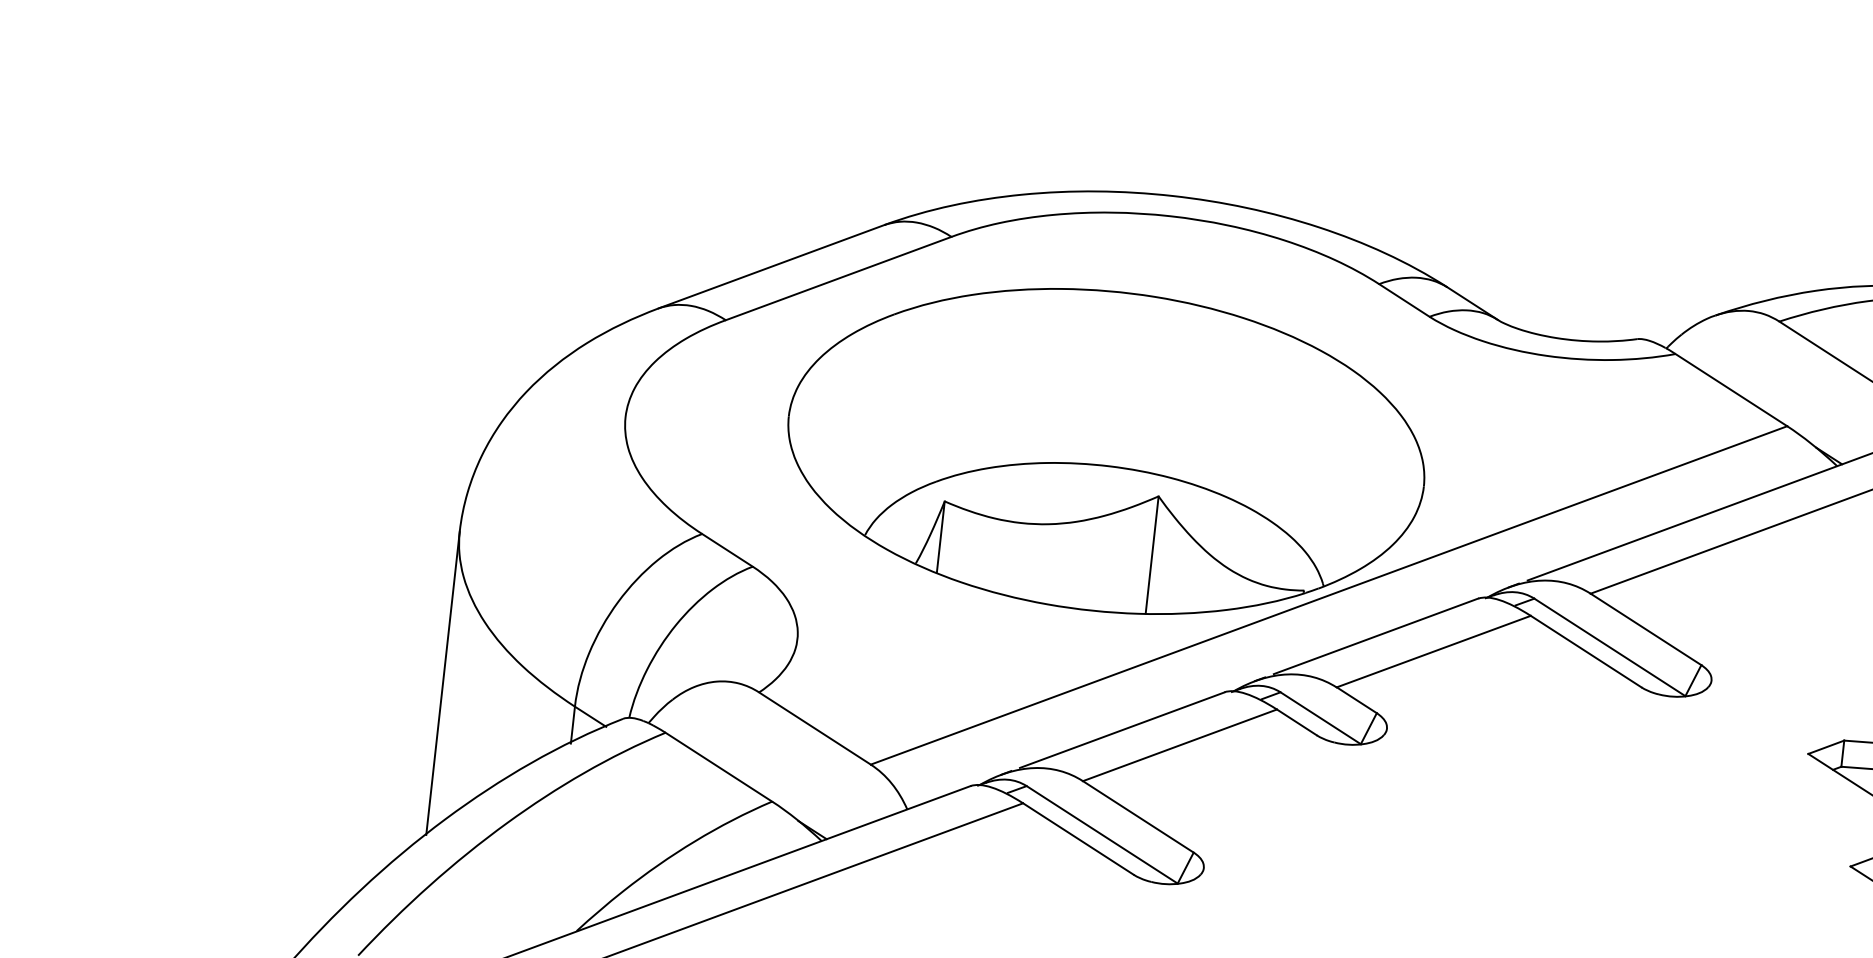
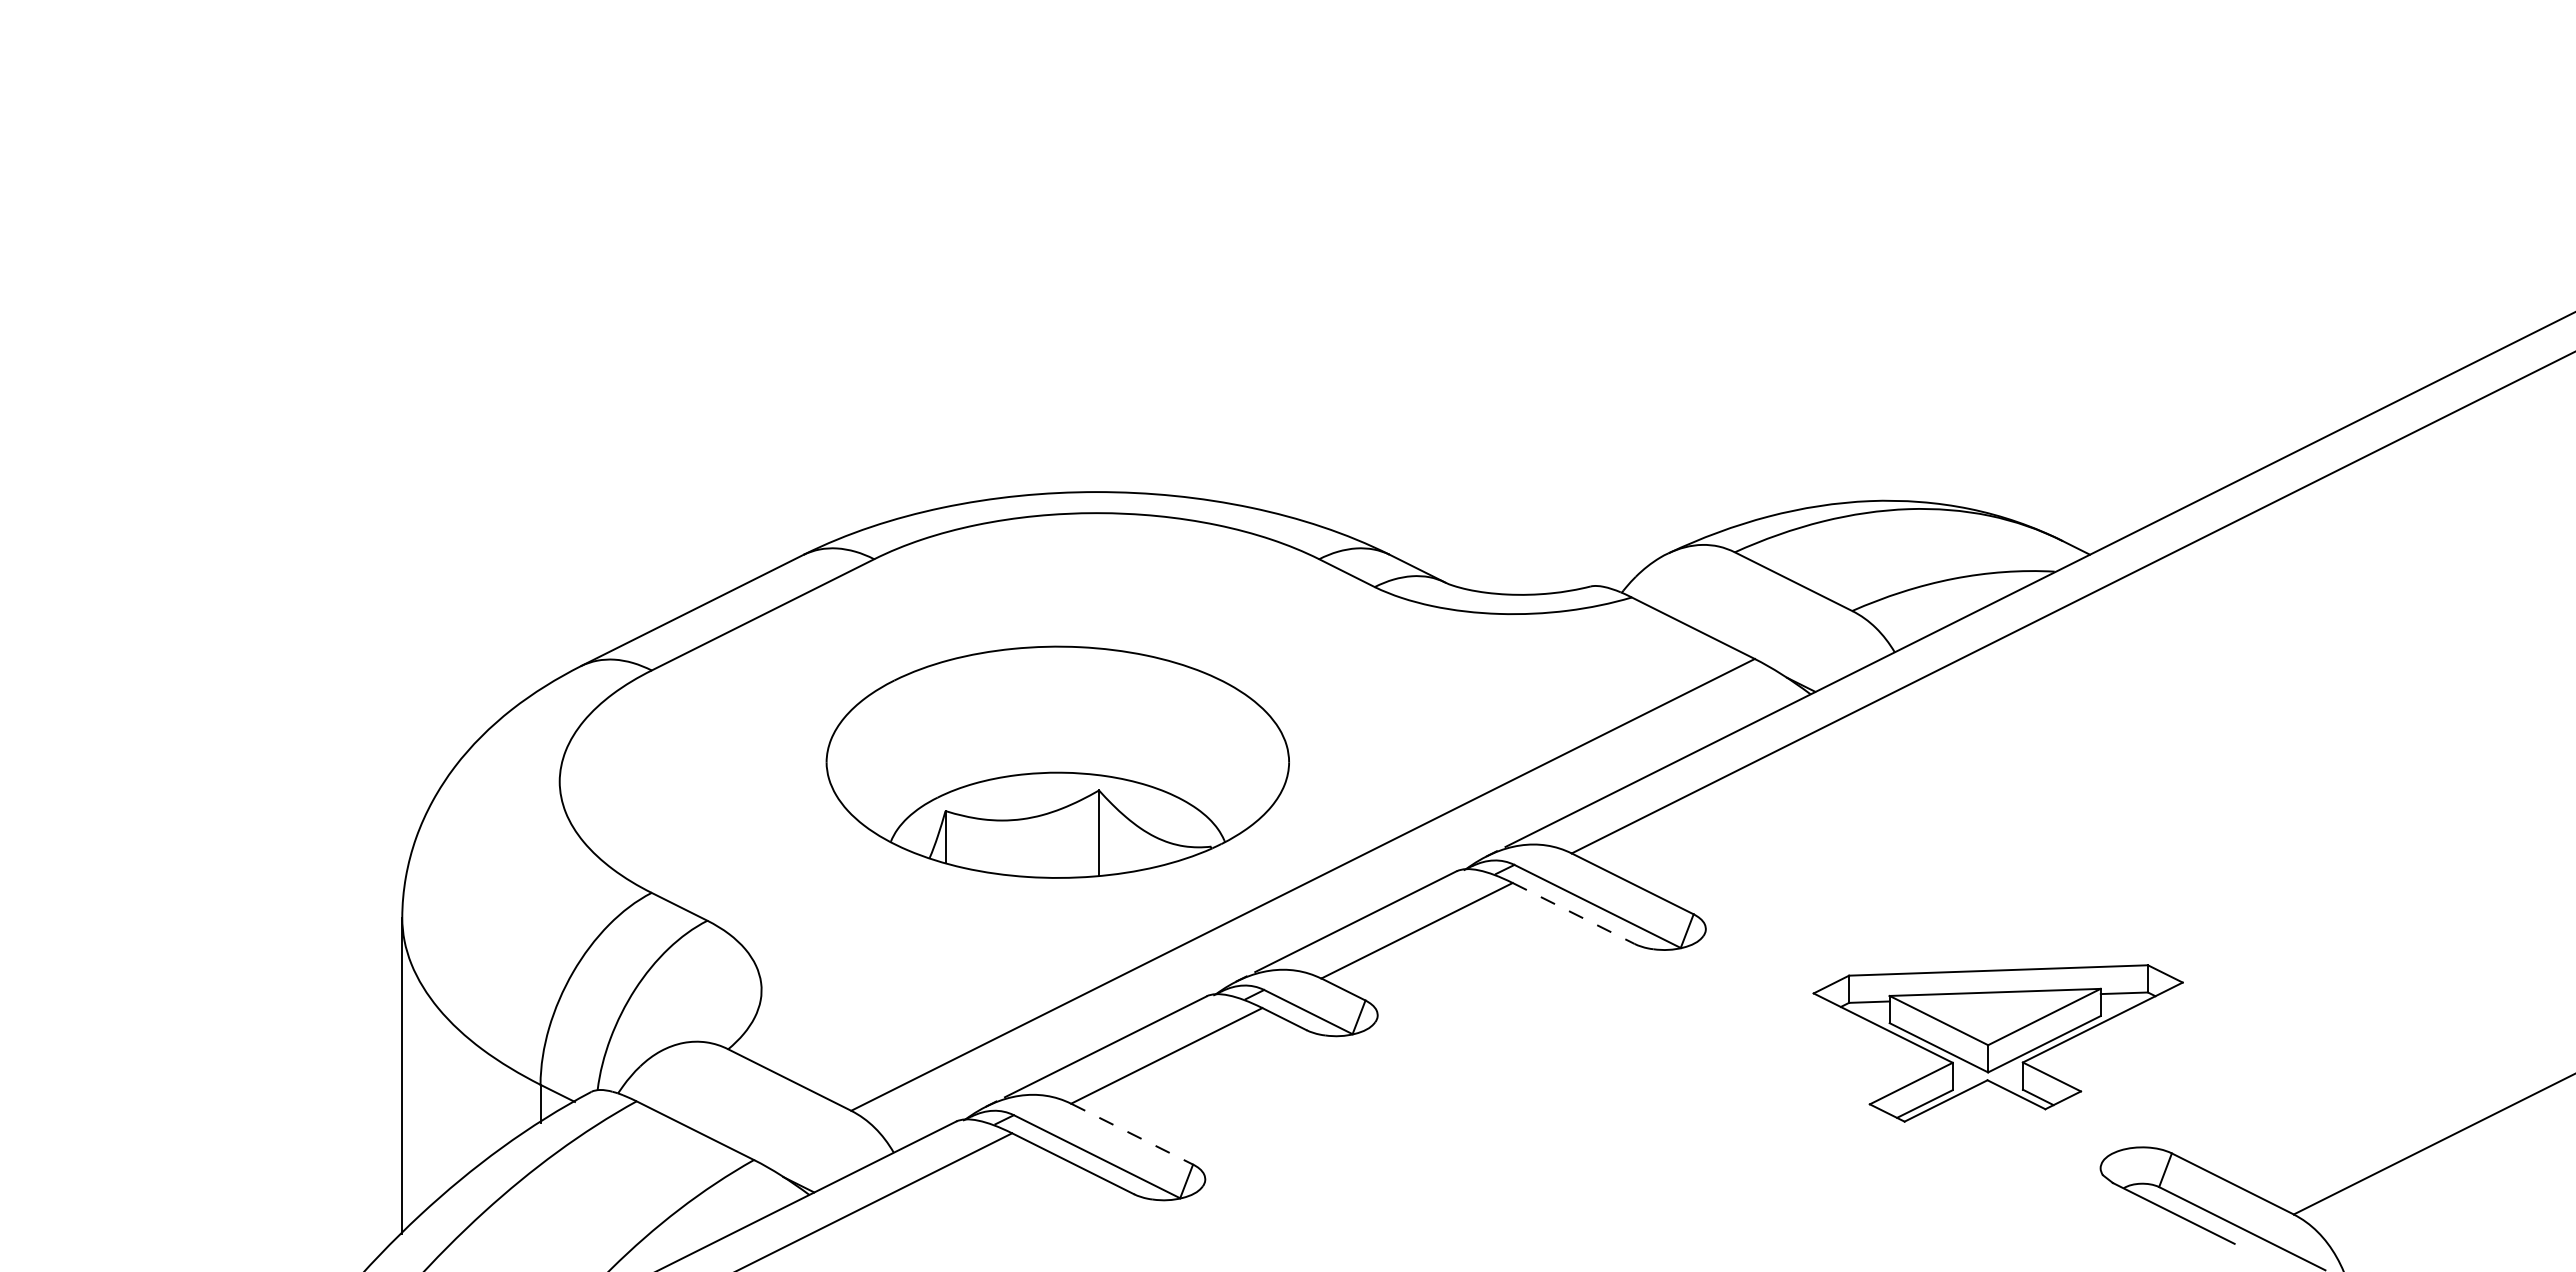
part: (1106, 451) -> (1057, 762), size x0.7
line: (1586, 651) -> (1574, 913), solid -> dashed
line: (1138, 817) -> (1132, 1134), solid -> dashed

